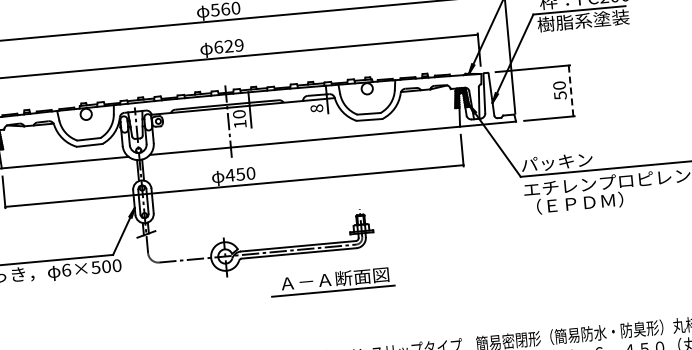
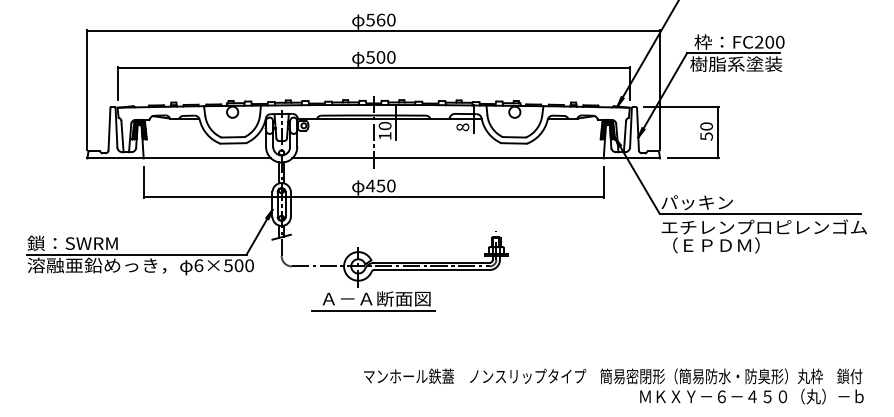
text: (228, 46) -> (380, 57), 629 -> 500
line: (570, 90) -> (717, 132), dashed -> solid
part: (332, 282) -> (373, 301), moved

